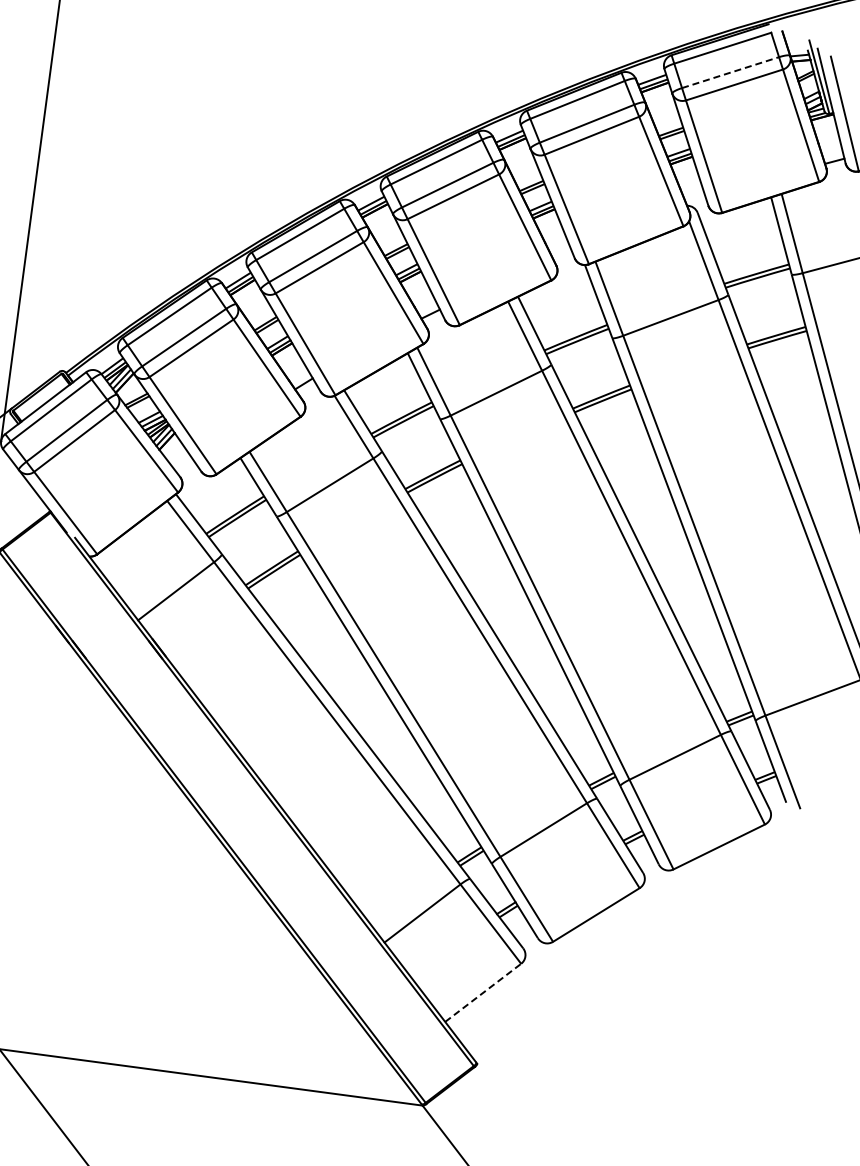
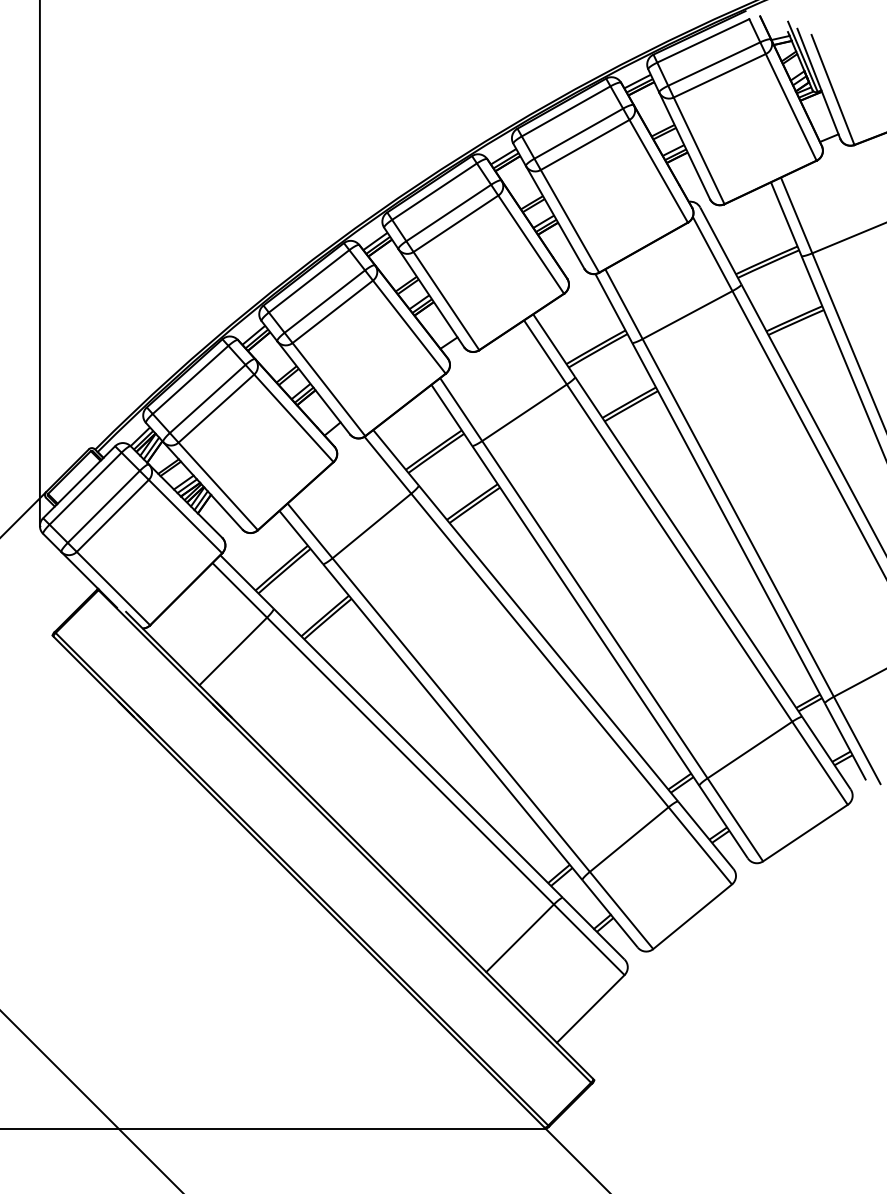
line: (730, 73) -> (714, 64), dashed -> solid
line: (482, 992) -> (590, 1008), dashed -> solid

